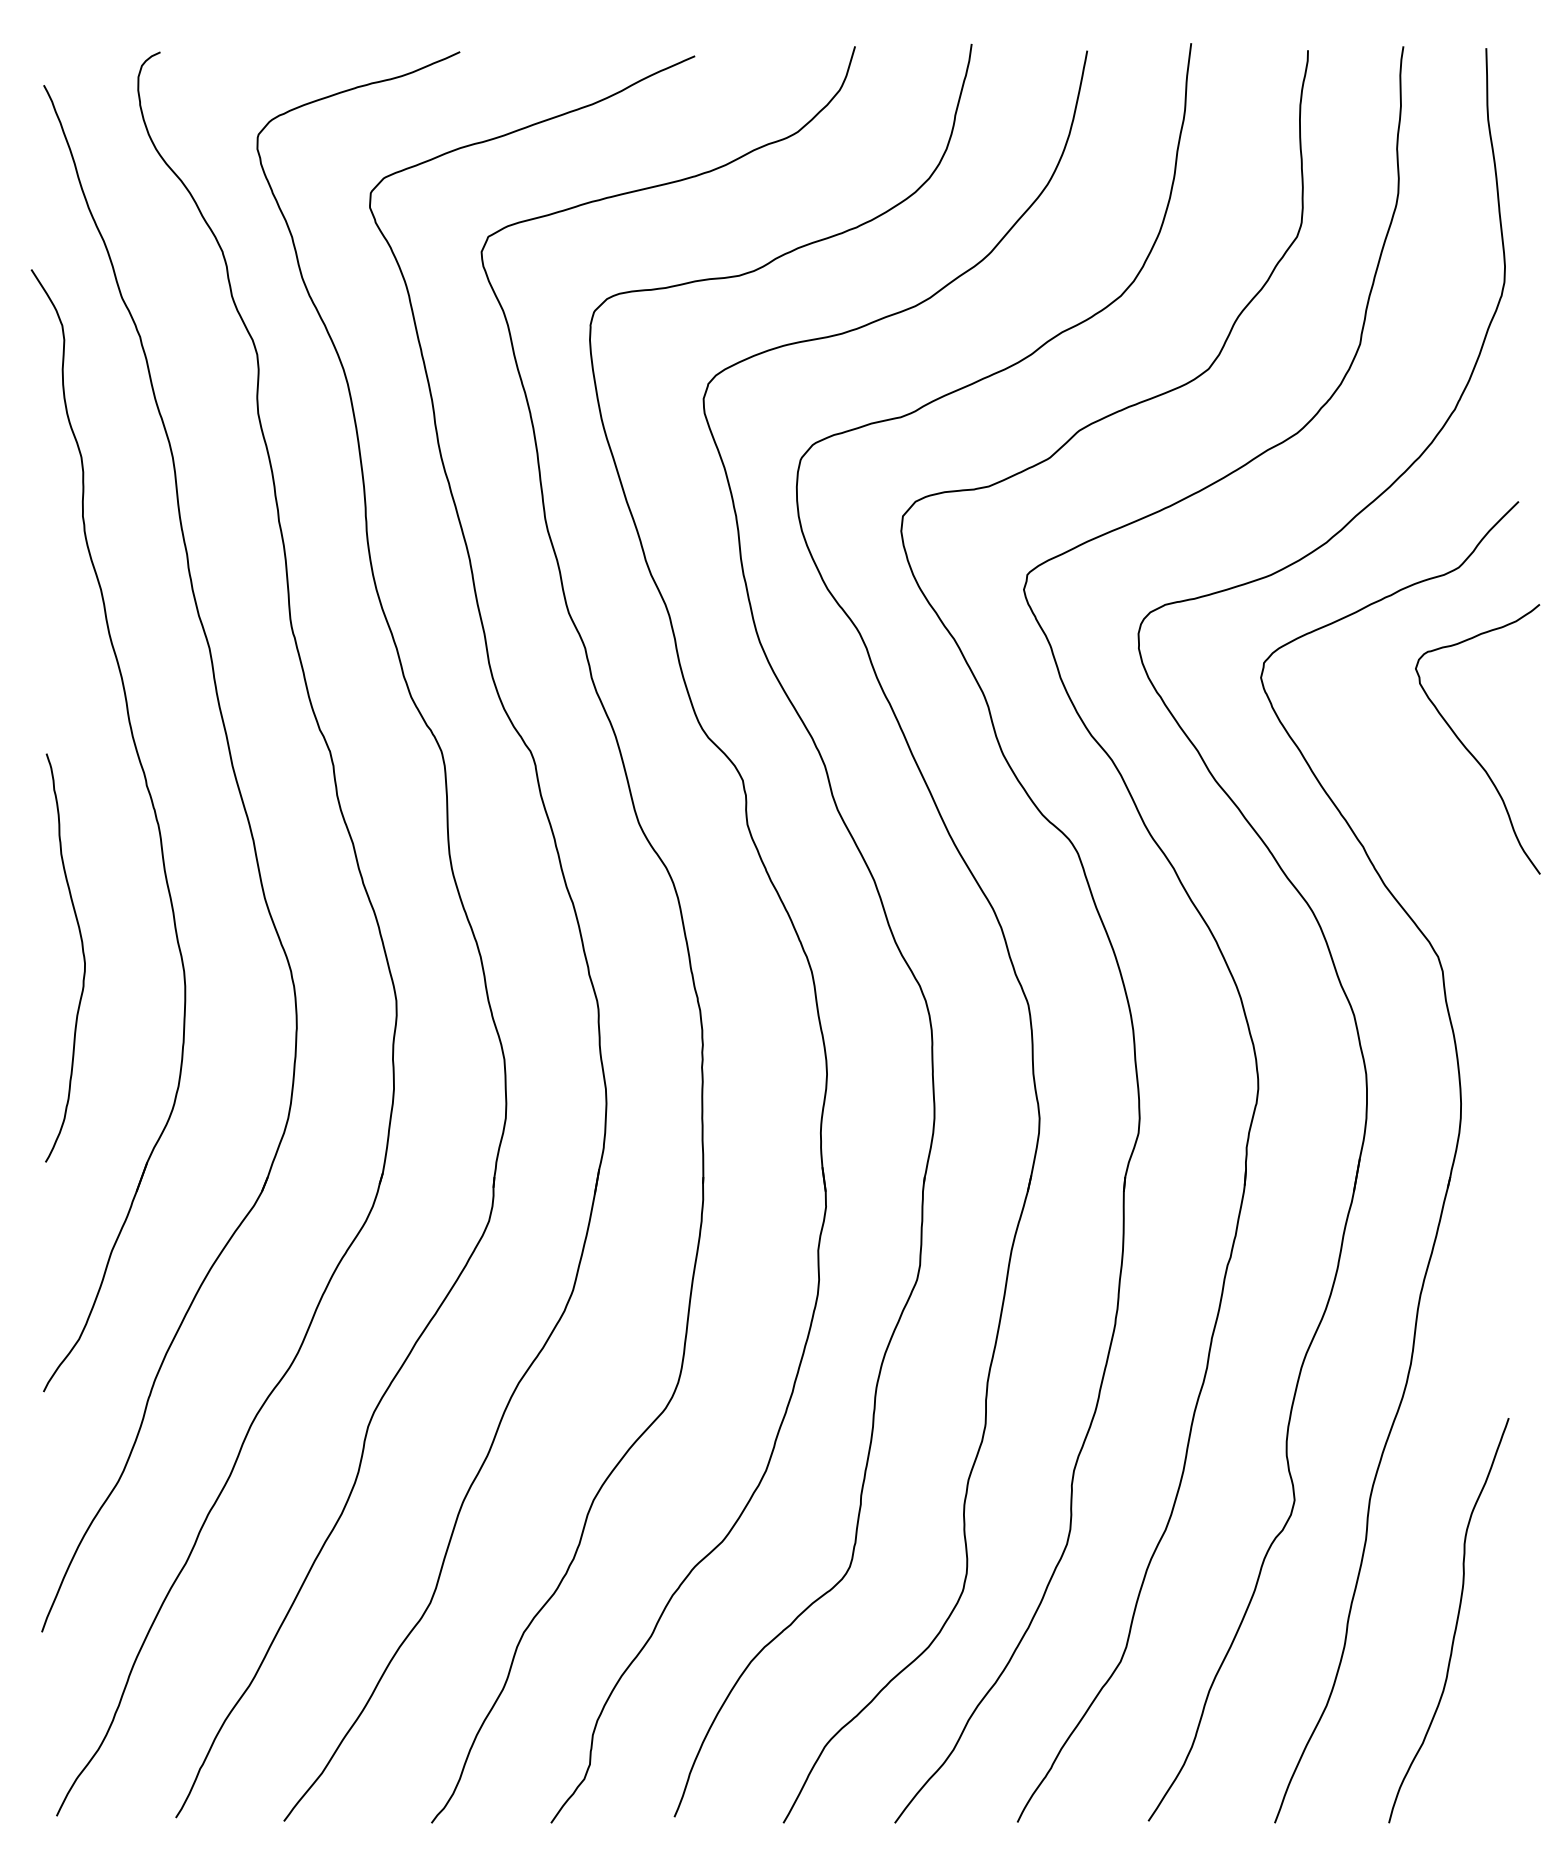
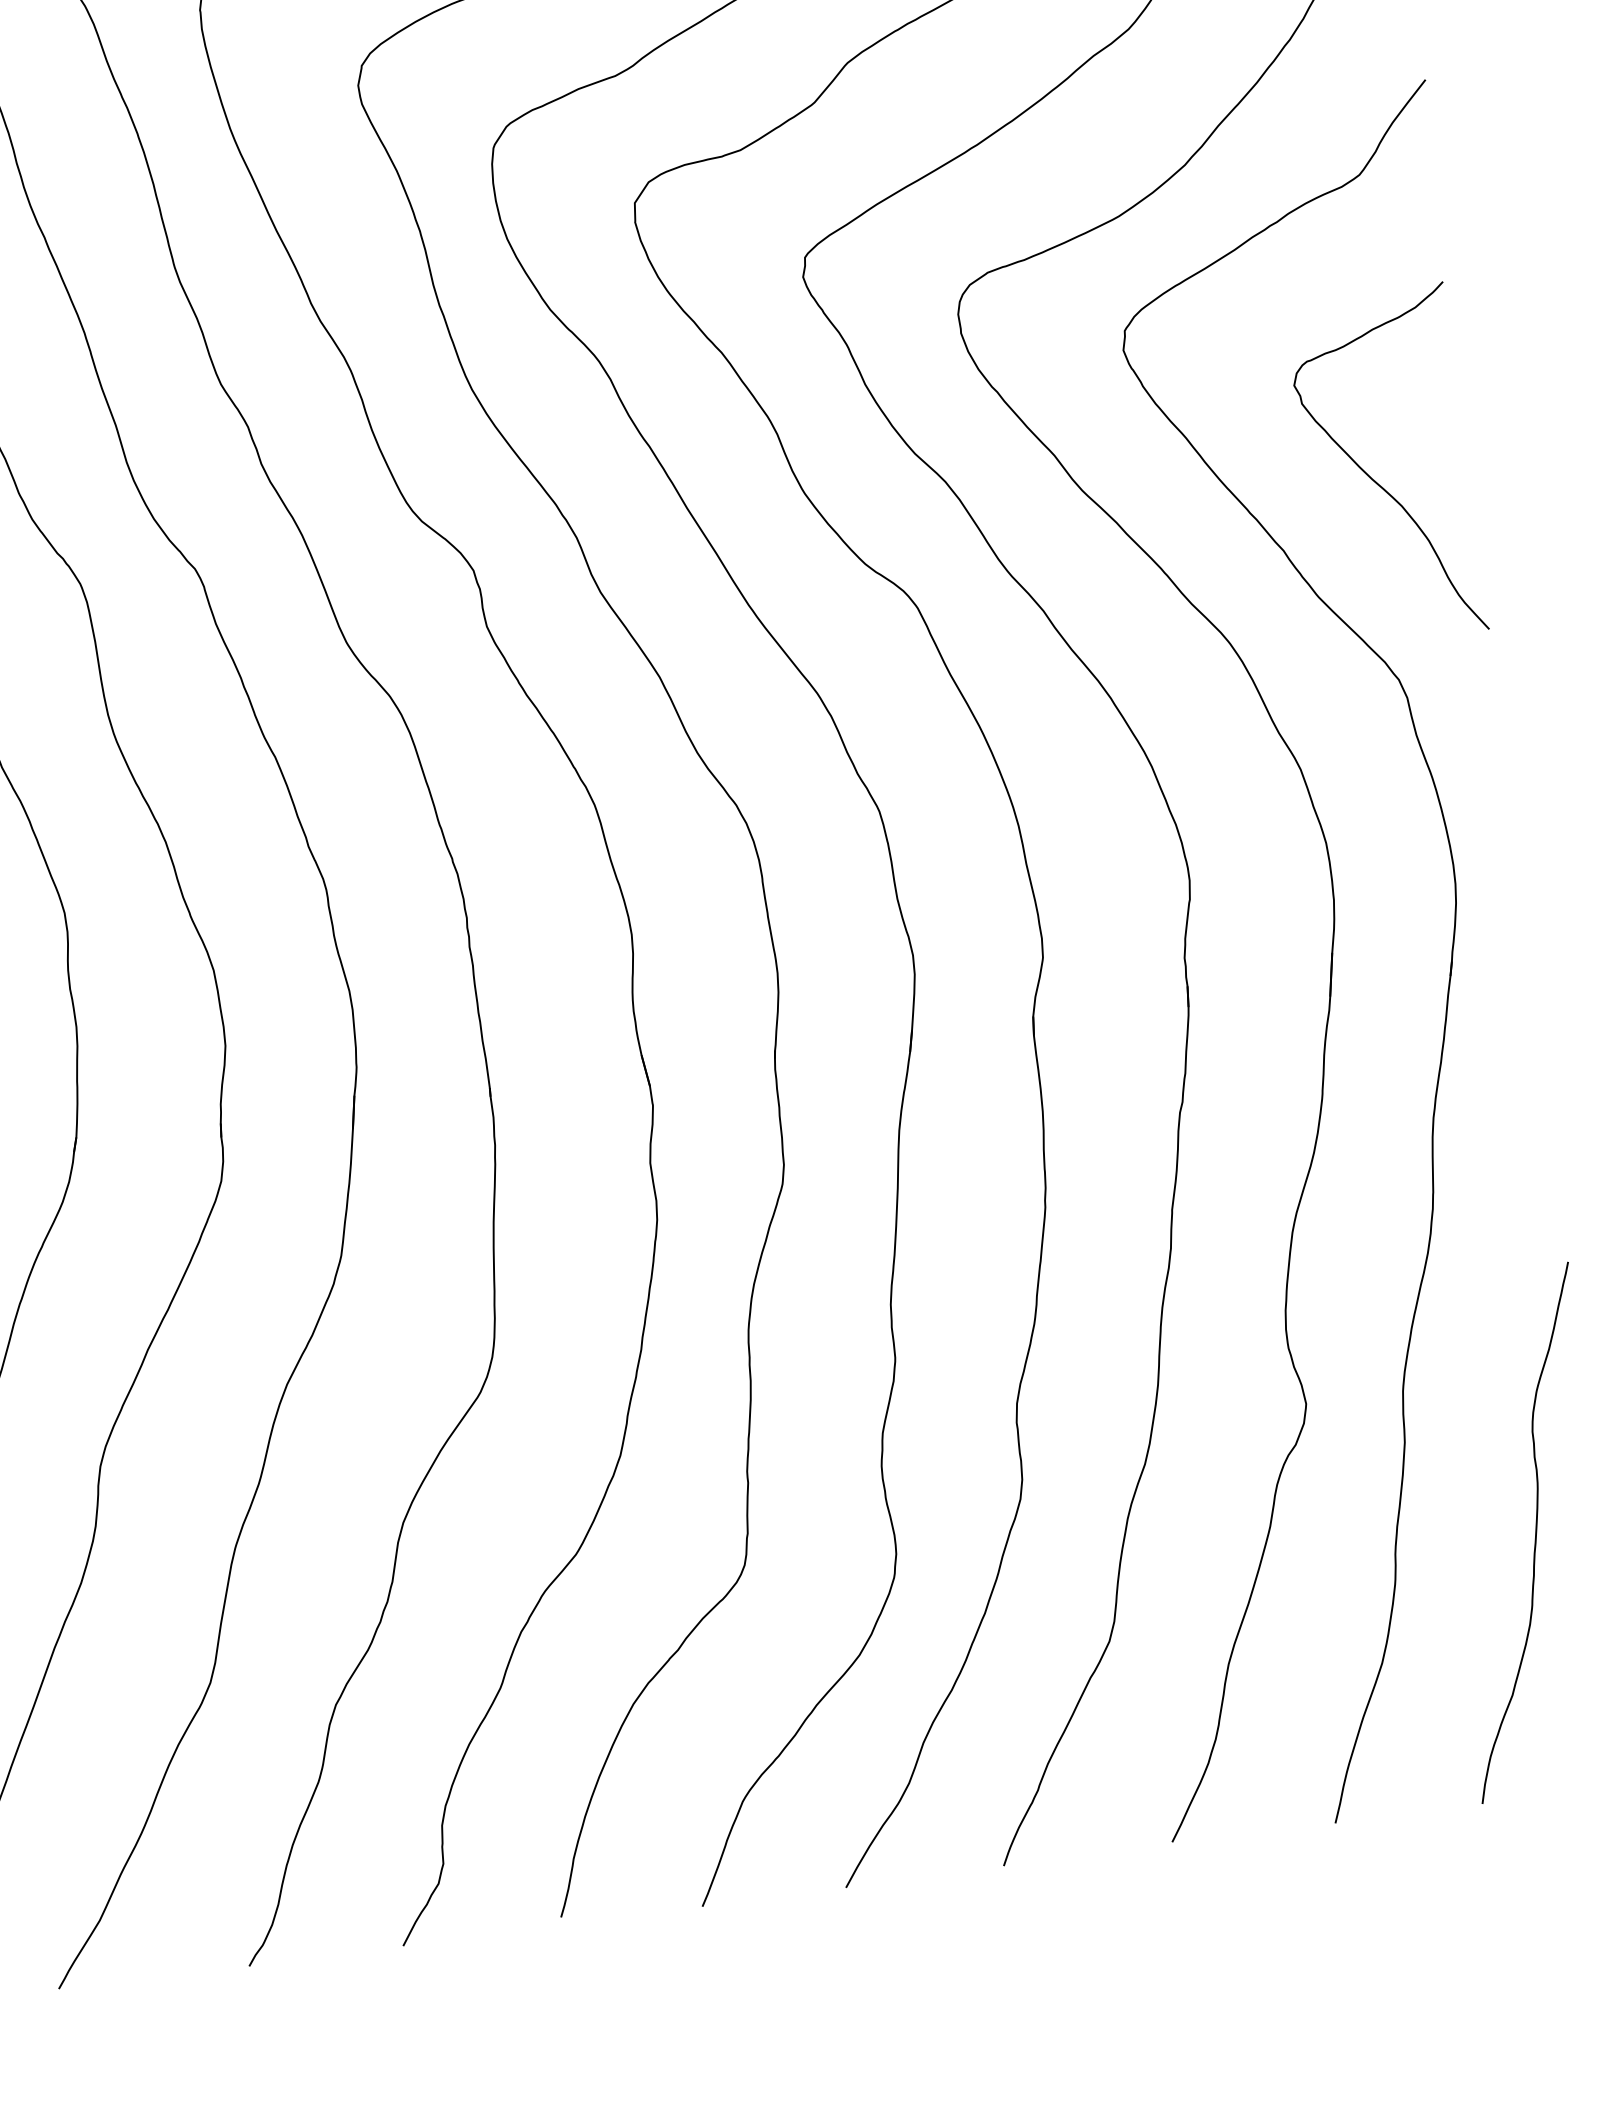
curve: (1465, 745) -> (1371, 475), moved

